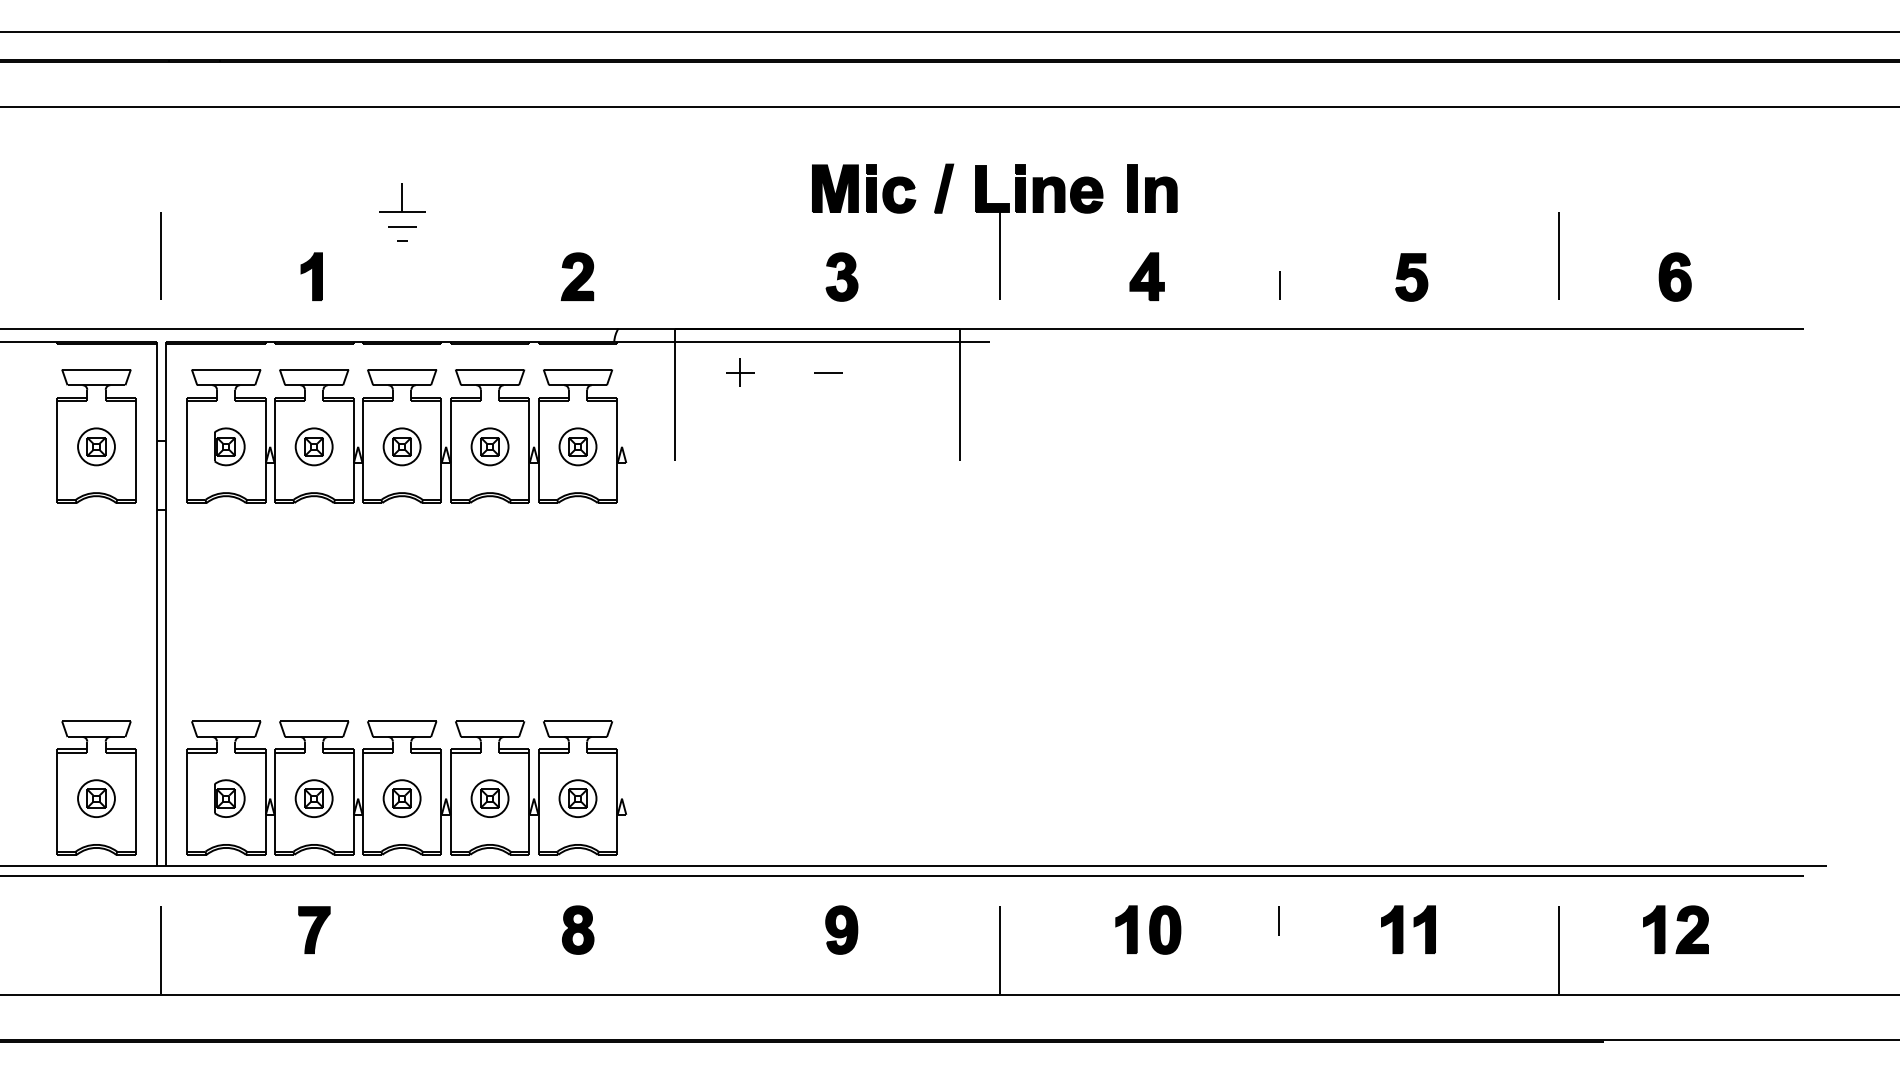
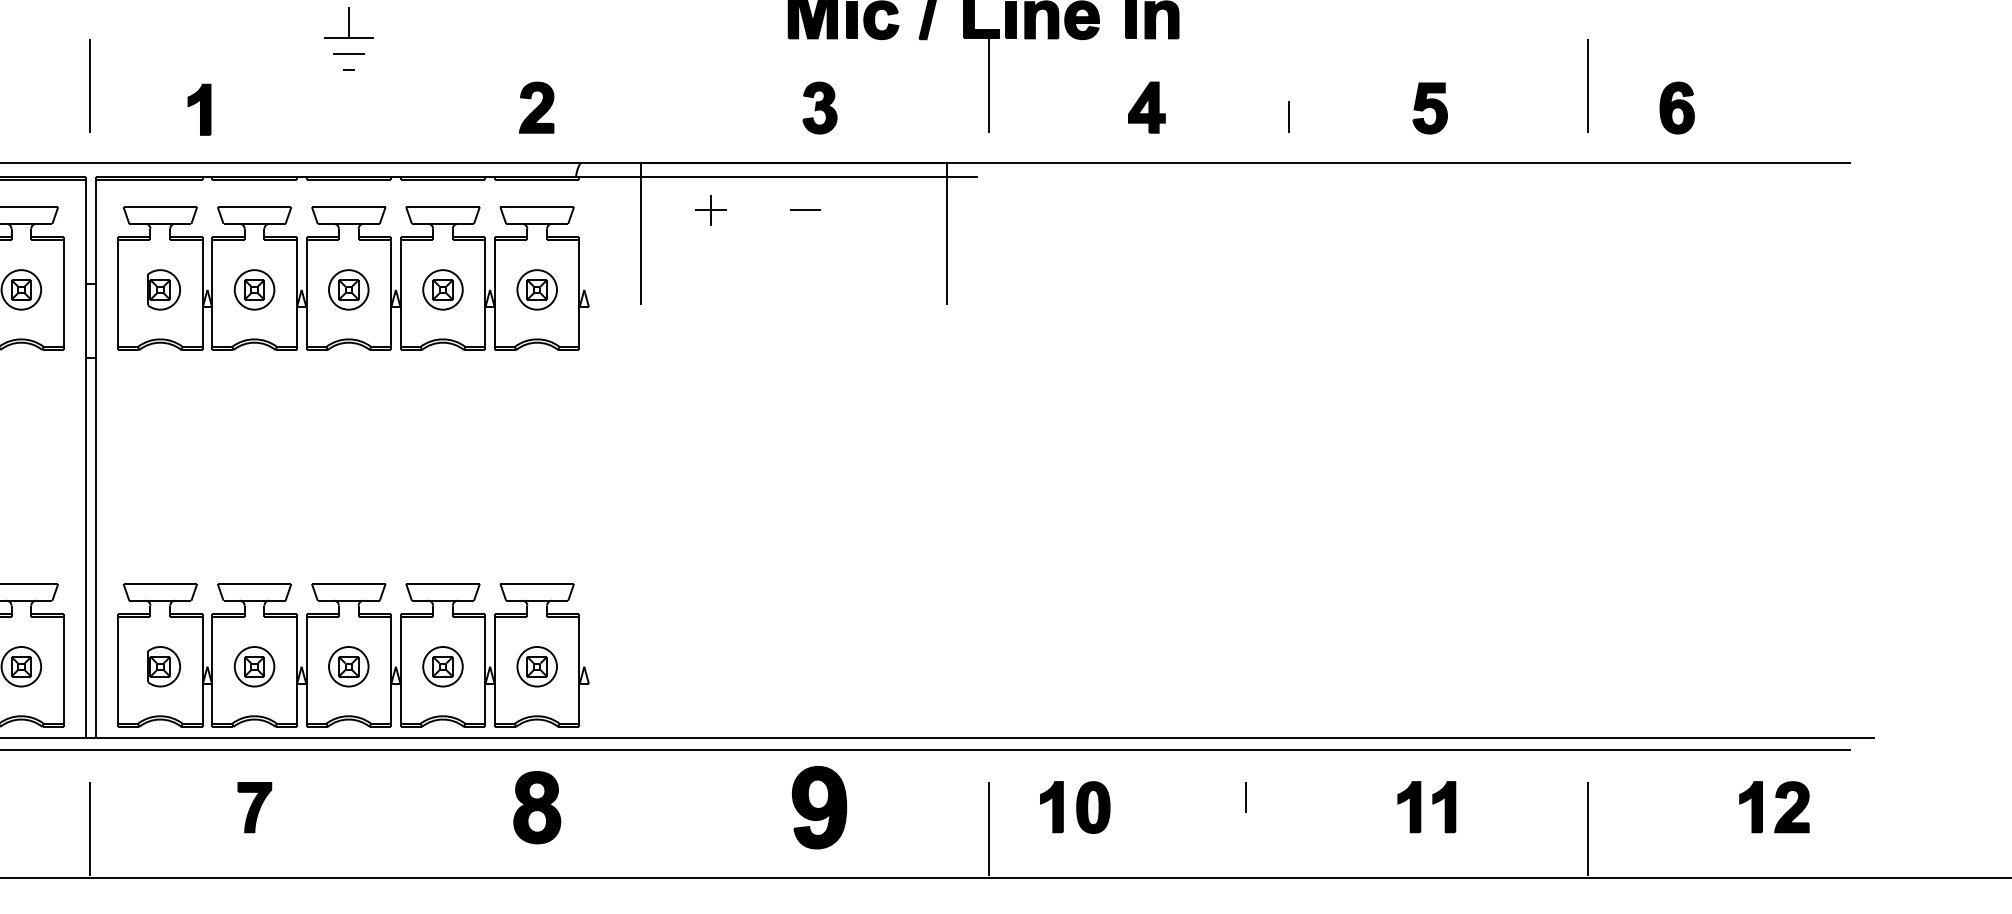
part: (311, 276) -> (199, 109), moved
part: (1674, 276) -> (1676, 107), moved
line: (1278, 920) -> (1245, 797), moved
part: (1678, 921) -> (1777, 798), moved
part: (578, 929) -> (537, 806), size x1.4
part: (841, 929) -> (819, 806), size x1.6
part: (1148, 929) -> (1075, 806), moved

